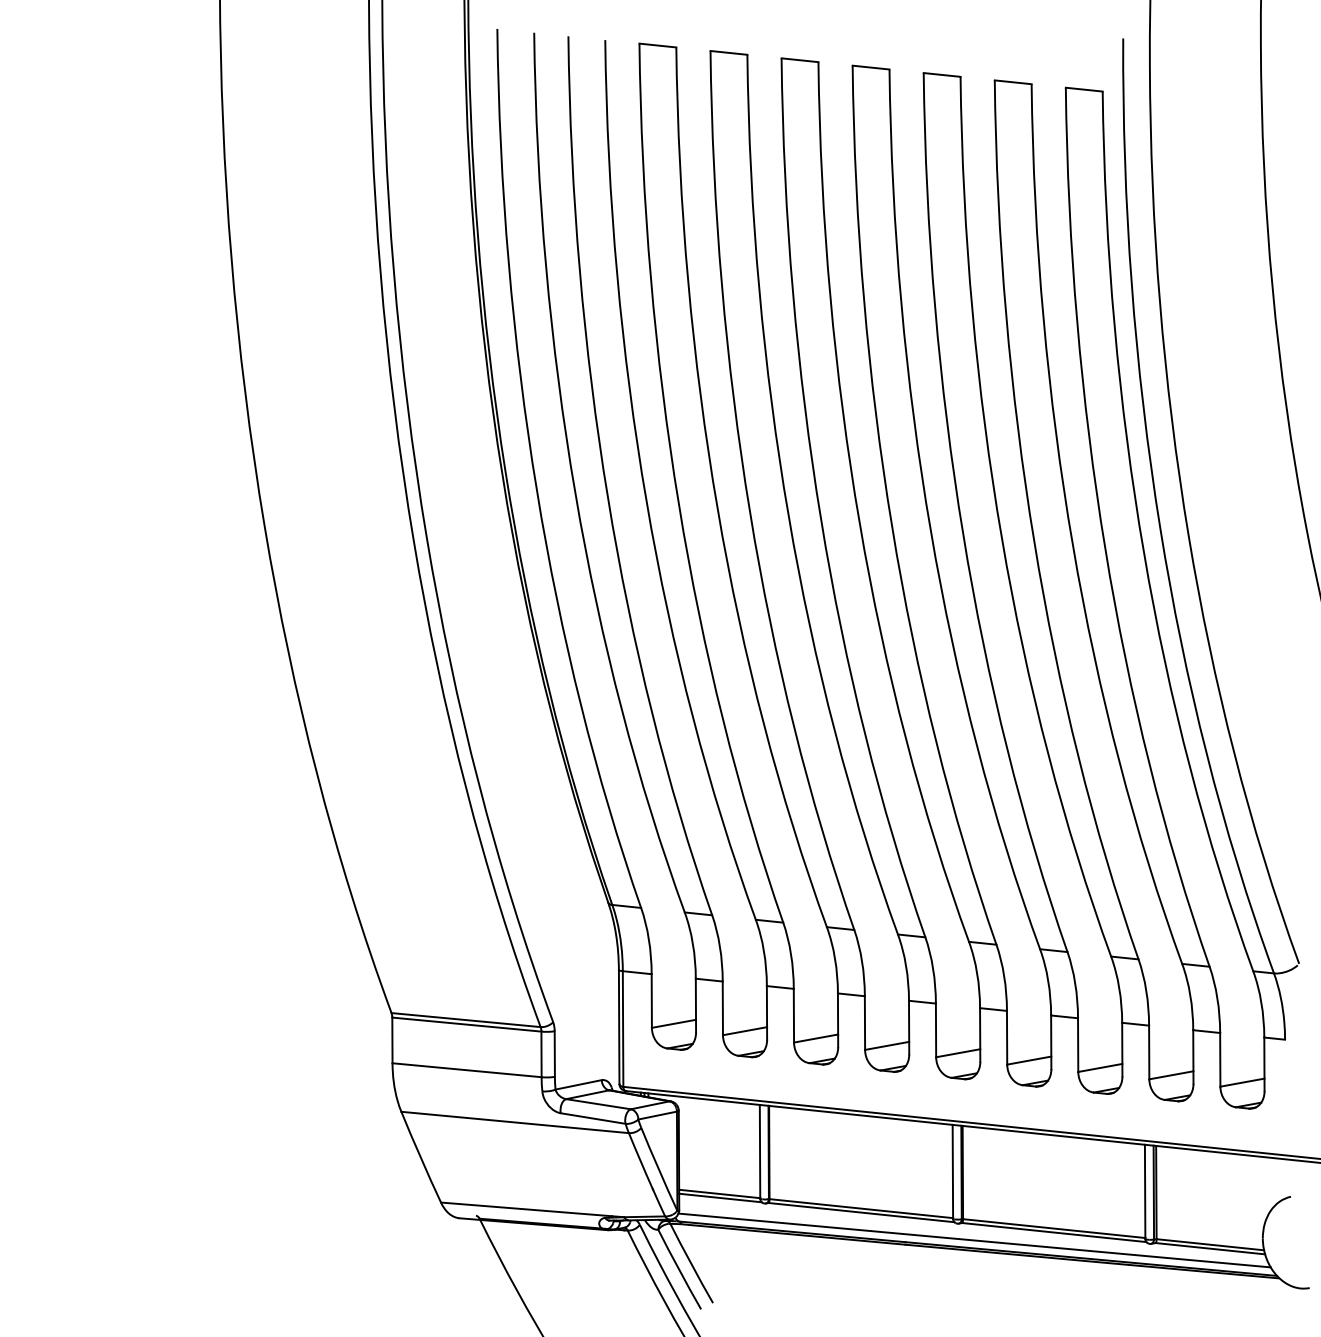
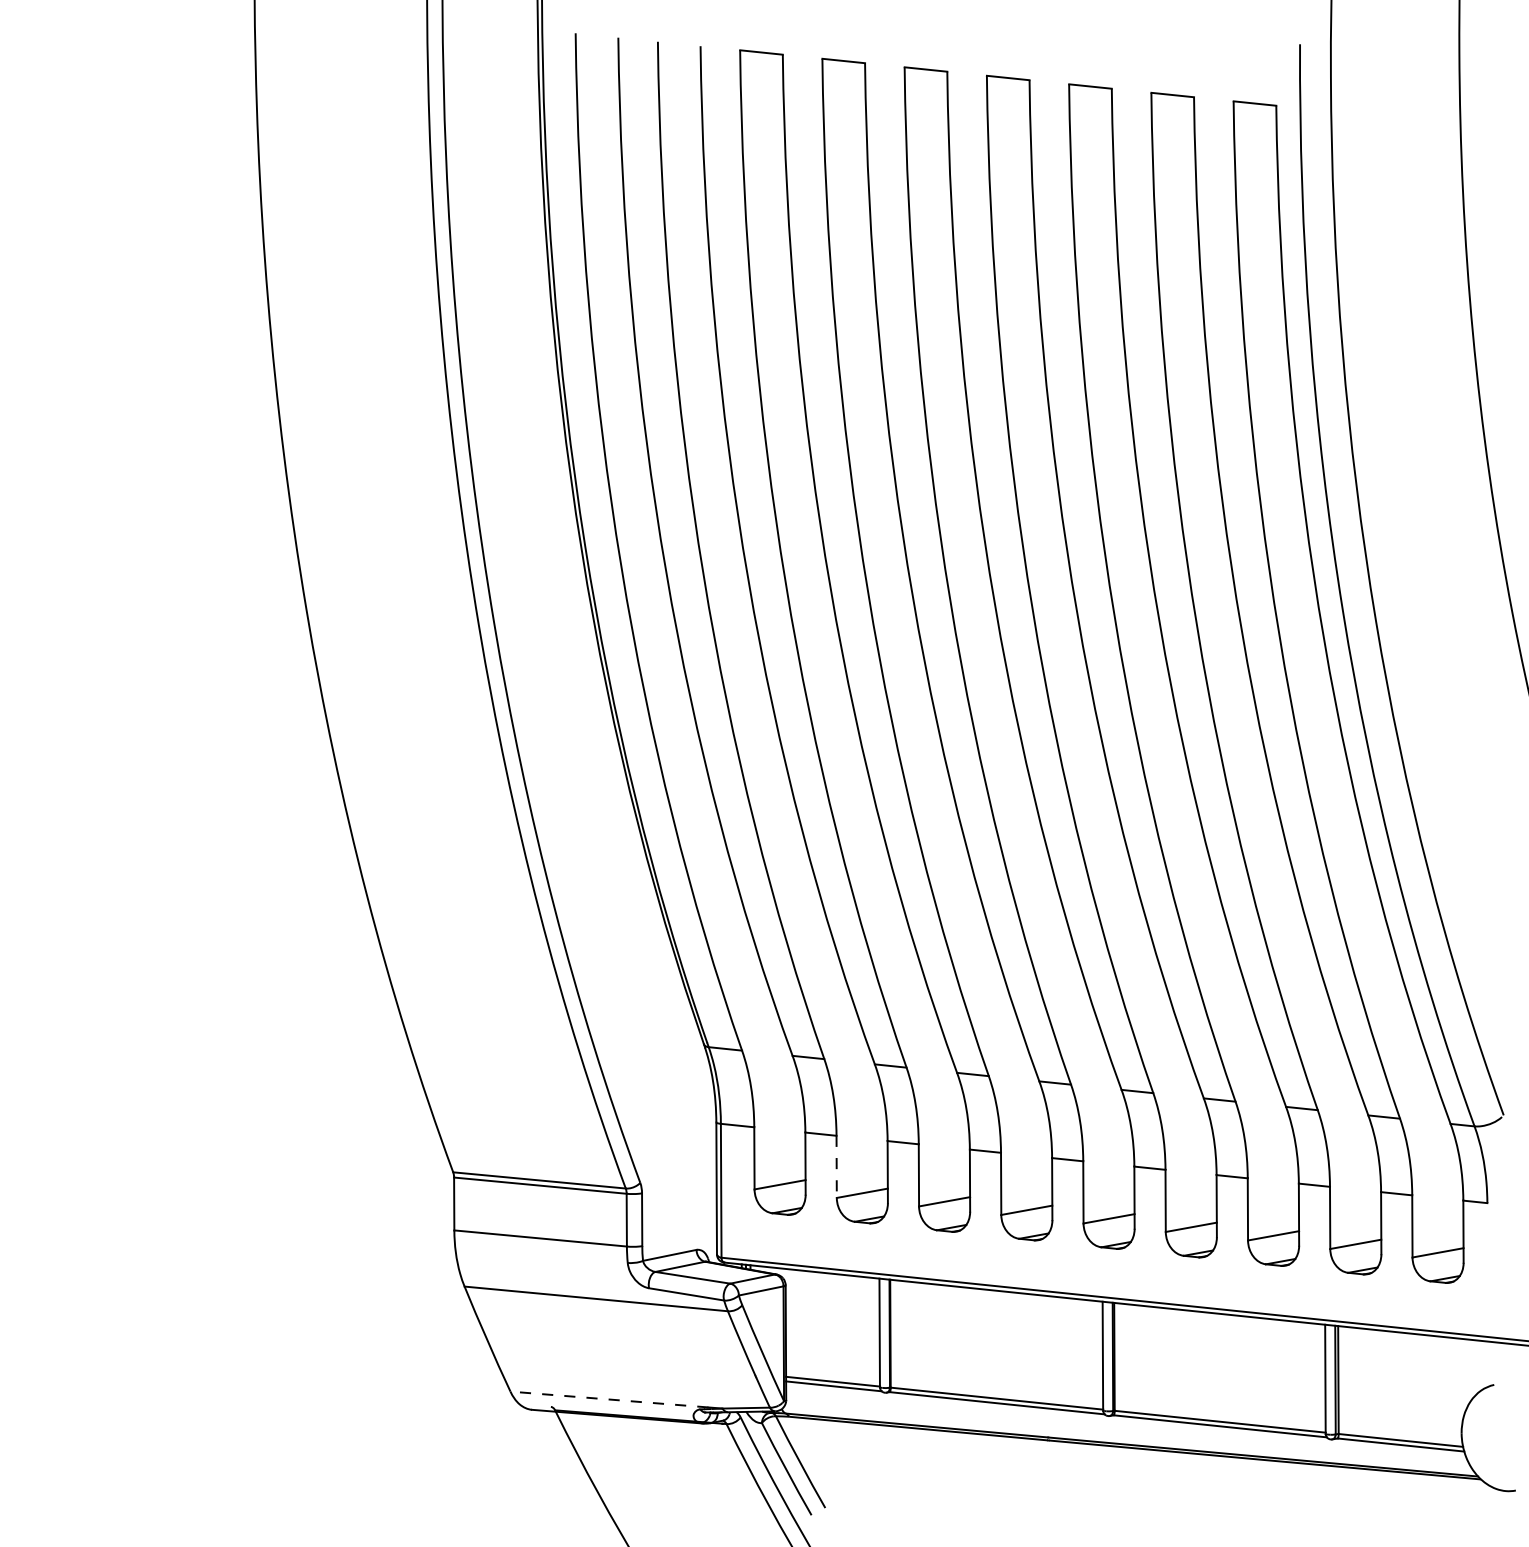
line: (722, 1008) -> (836, 1167), solid -> dashed
line: (526, 1209) -> (609, 1399), solid -> dashed
line: (974, 1240) -> (1127, 1435), removed

